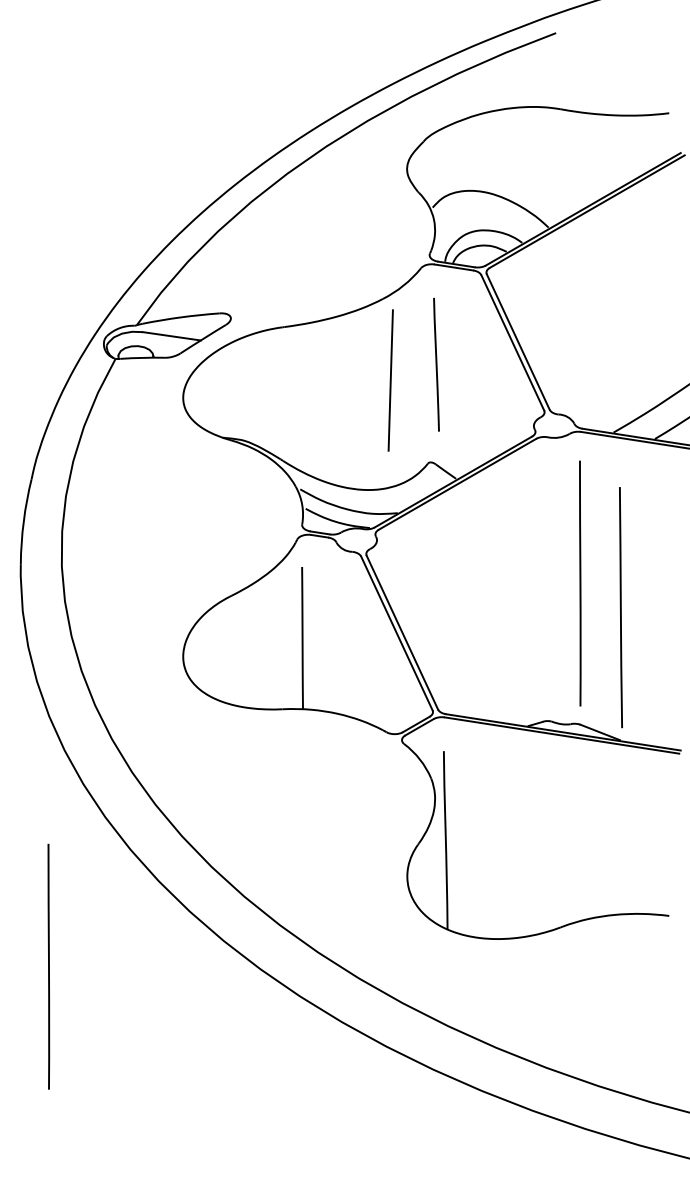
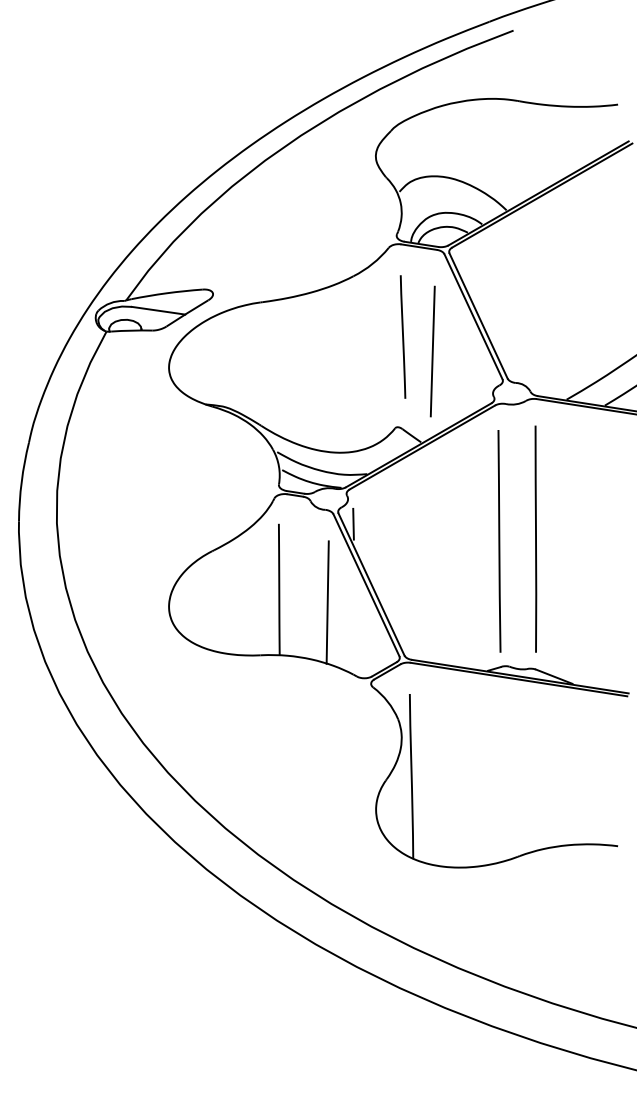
line: (390, 380) -> (432, 351), moved
line: (382, 566) -> (353, 523), added
line: (621, 607) -> (499, 541), moved
line: (354, 652) -> (327, 602), added
line: (48, 966) -> (44, 892), removed

